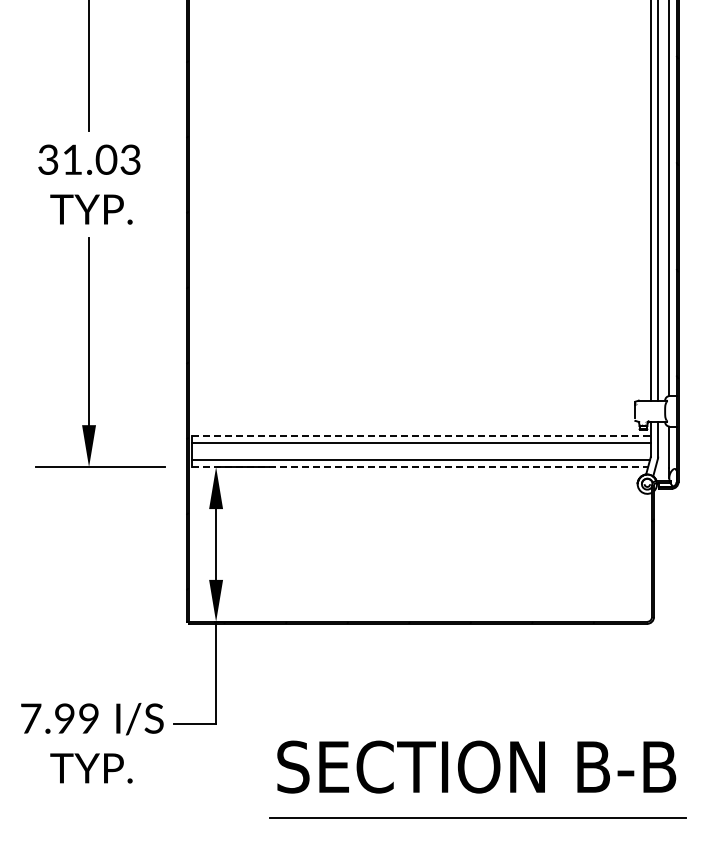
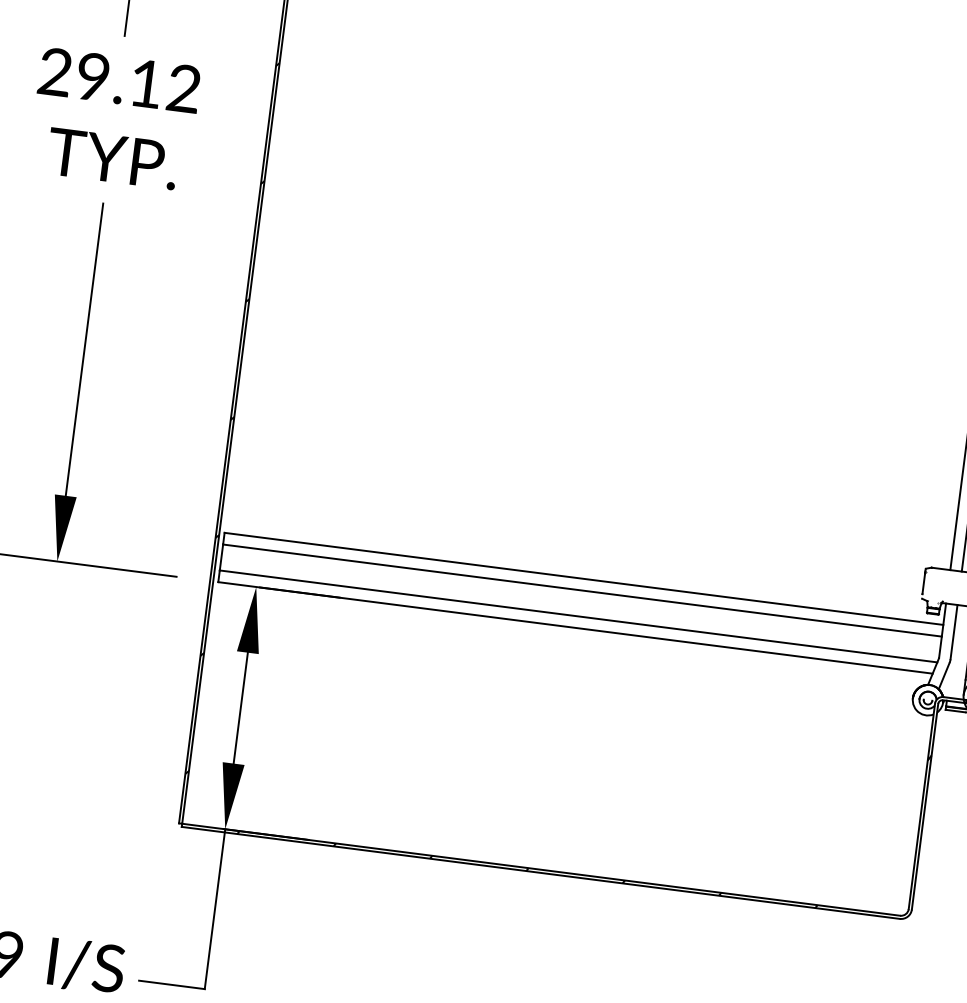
text: (89, 159) -> (119, 79), 31.03 -> 29.12
line: (421, 435) -> (584, 578), dashed -> solid
line: (420, 467) -> (576, 628), dashed -> solid

